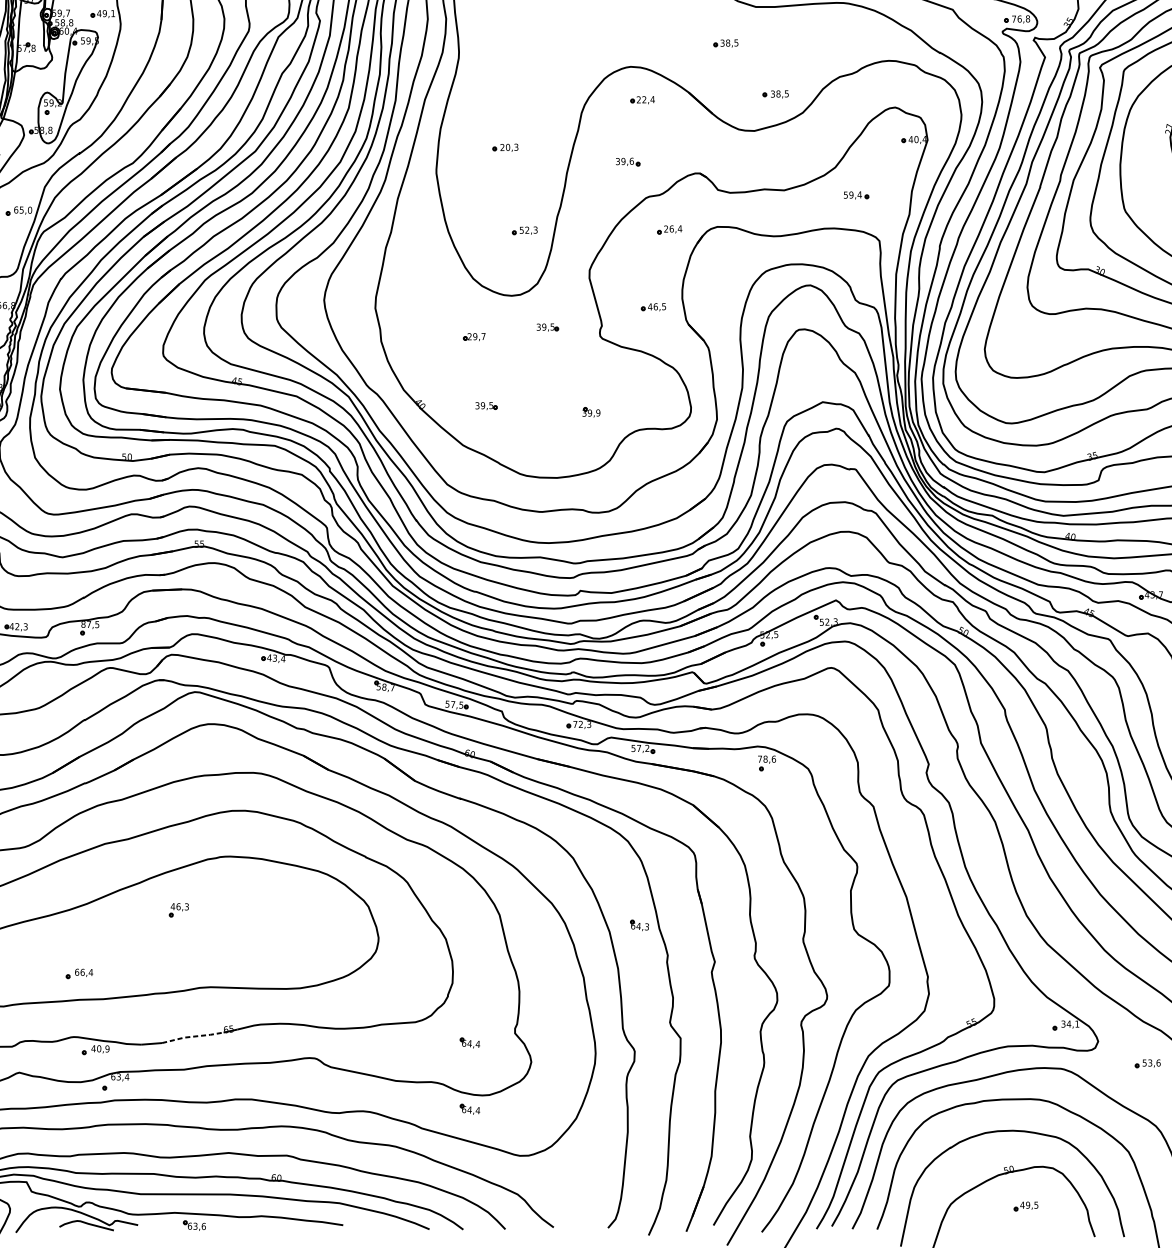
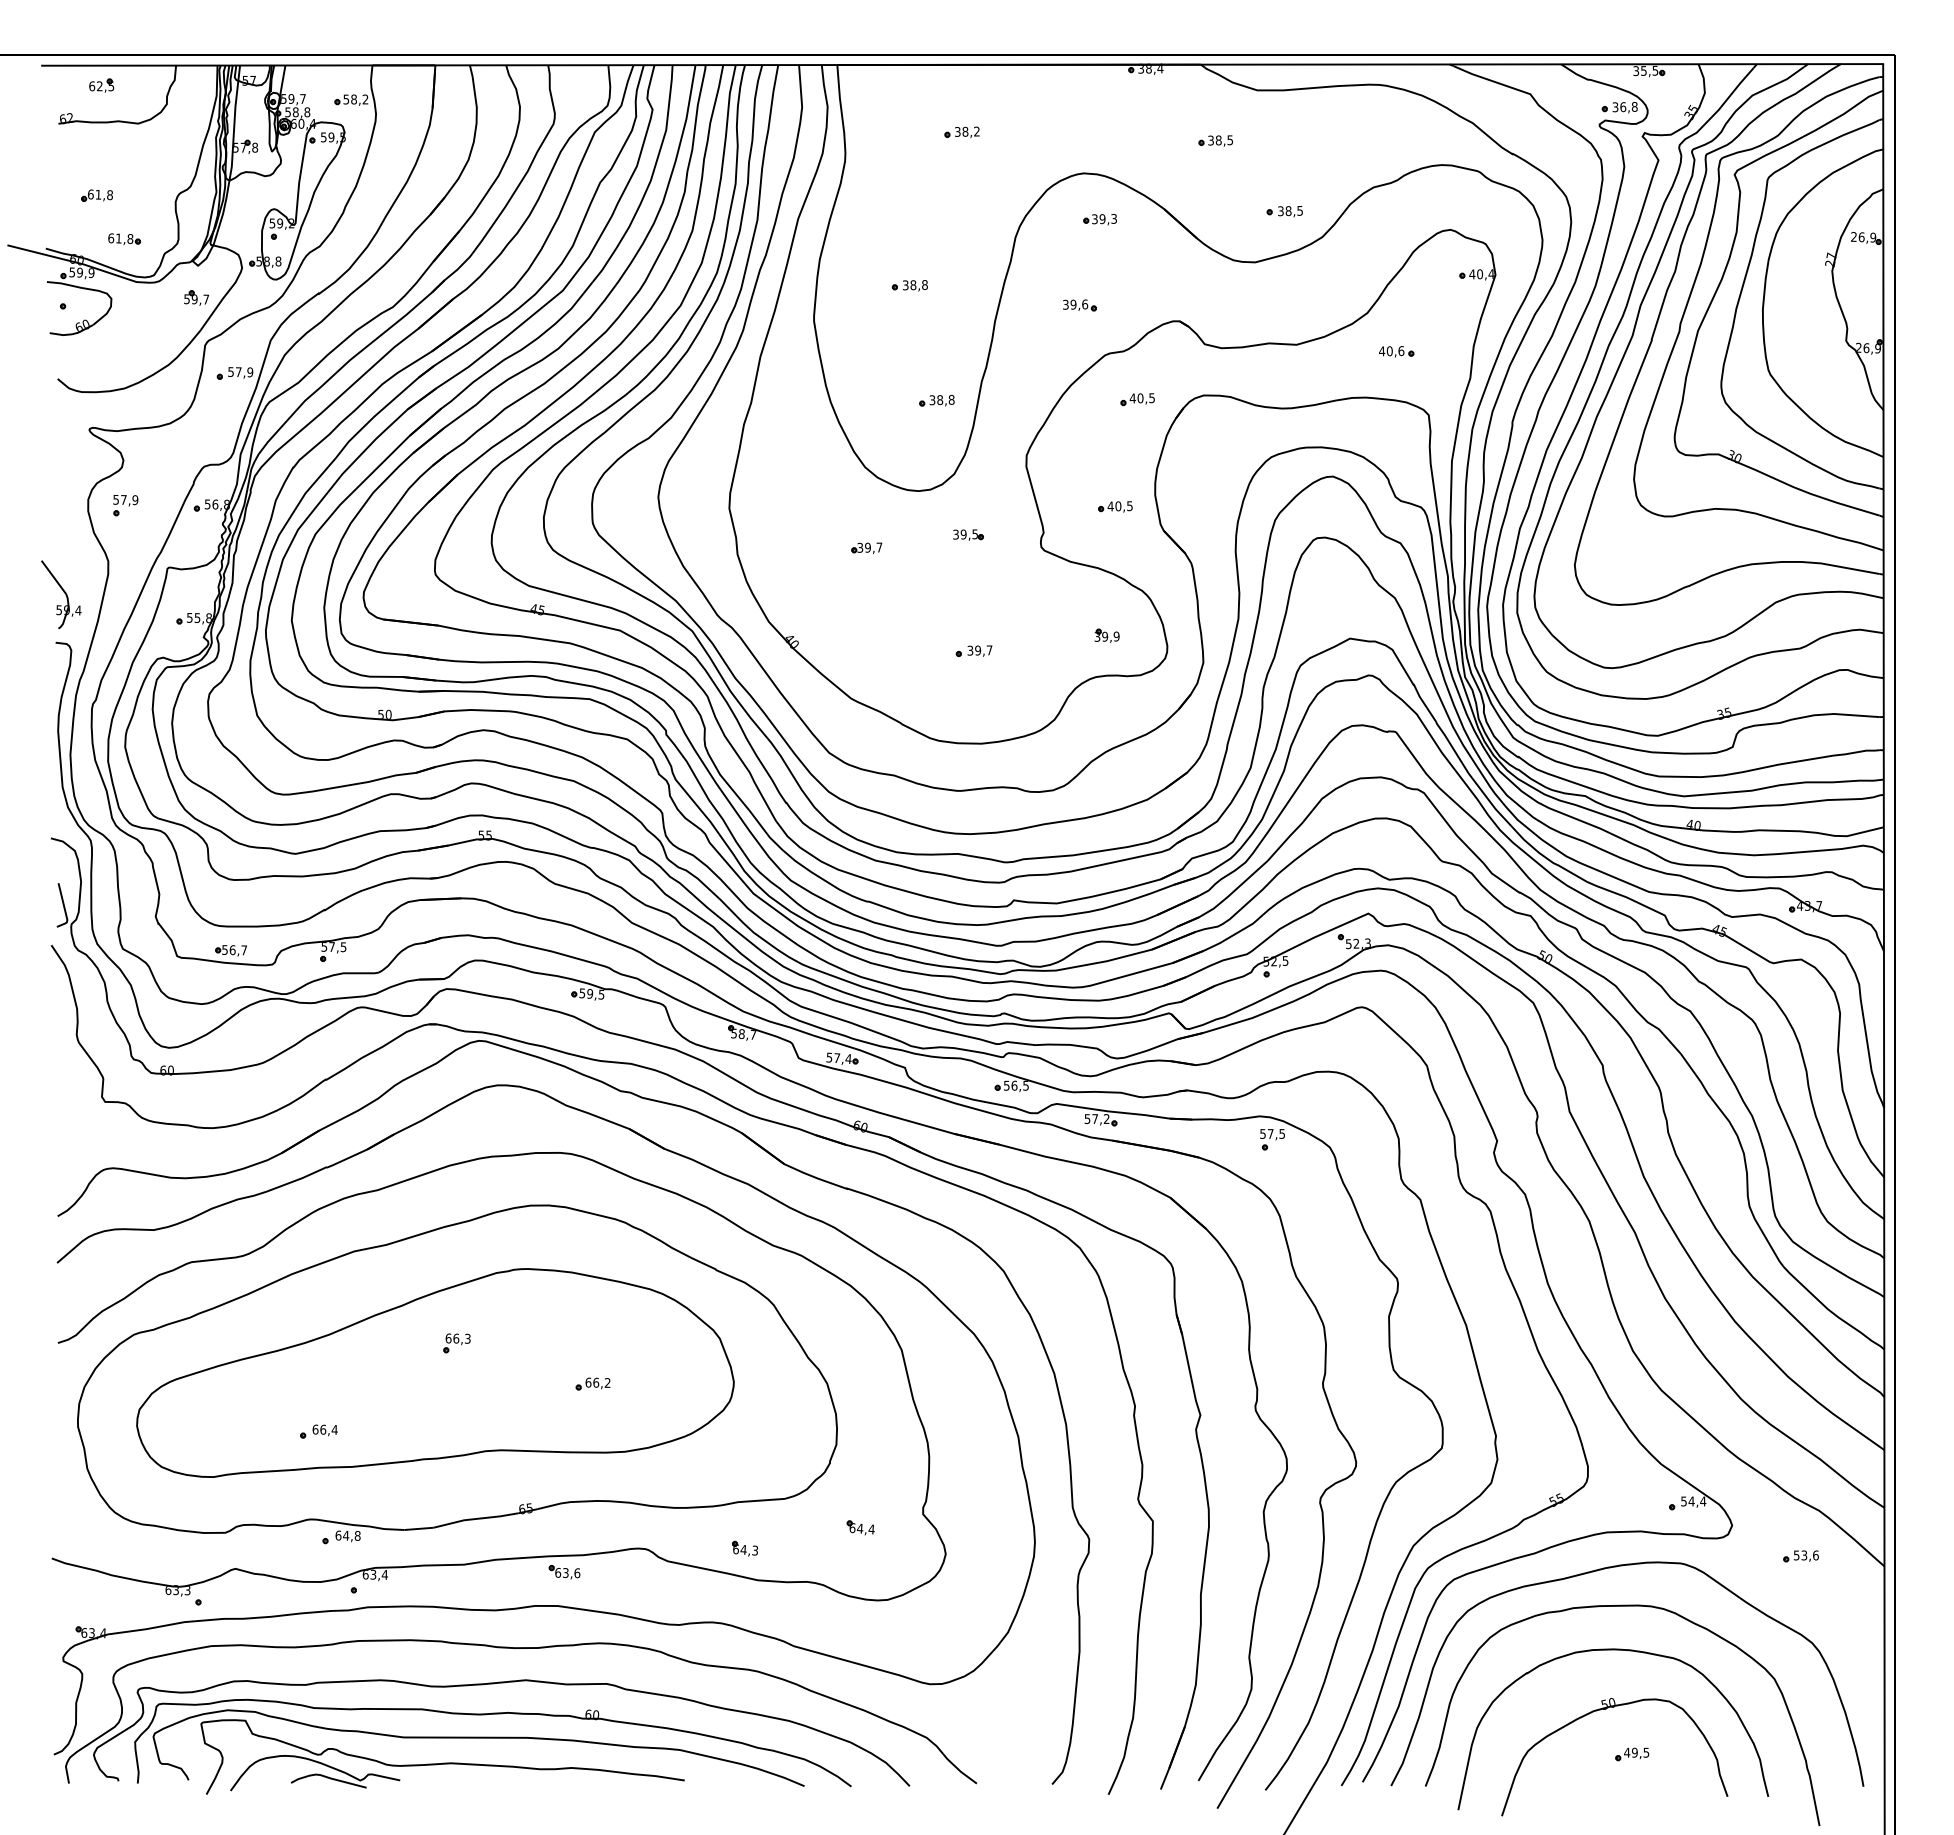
text: (105, 13) -> (355, 99), 49,1 -> 58,2
text: (1014, 19) -> (1615, 107), 76,8 -> 36,8
part: (542, 37) -> (961, 132), added
text: (645, 99) -> (1104, 218), 22,4 -> 39,3
text: (508, 147) -> (914, 285), 20,3 -> 38,8
text: (852, 195) -> (1391, 351), 59,4 -> 40,6
text: (23, 210) -> (240, 372), 65,0 -> 57,9
text: (673, 229) -> (1142, 398), 26,4 -> 40,5
text: (529, 230) -> (942, 400), 52,3 -> 38,8
text: (655, 306) -> (1118, 505), 46,5 -> 40,5
text: (469, 336) -> (860, 547), 29,7 -> 39,7
part: (486, 405) -> (883, 643), removed
part: (551, 410) -> (973, 650), added
part: (591, 412) -> (1106, 635), moved
text: (83, 624) -> (324, 946), 87,5 -> 57,5
text: (17, 626) -> (233, 950), 42,3 -> 56,7
text: (276, 657) -> (591, 993), 43,4 -> 59,5
text: (461, 704) -> (848, 1058), 57,5 -> 57,4
text: (582, 724) -> (1016, 1085), 72,3 -> 56,5
text: (766, 758) -> (1272, 1133), 78,6 -> 57,5
text: (172, 906) -> (448, 1338), 46,3 -> 66,3
part: (639, 925) -> (744, 1548), moved
part: (276, 939) -> (592, 1383), added
text: (1070, 1024) -> (1693, 1501), 34,1 -> 54,4
line: (192, 1037) -> (475, 1519), dashed -> solid
text: (100, 1048) -> (347, 1535), 40,9 -> 64,8
part: (469, 1109) -> (860, 1619), removed
part: (194, 1225) -> (564, 1572), moved

